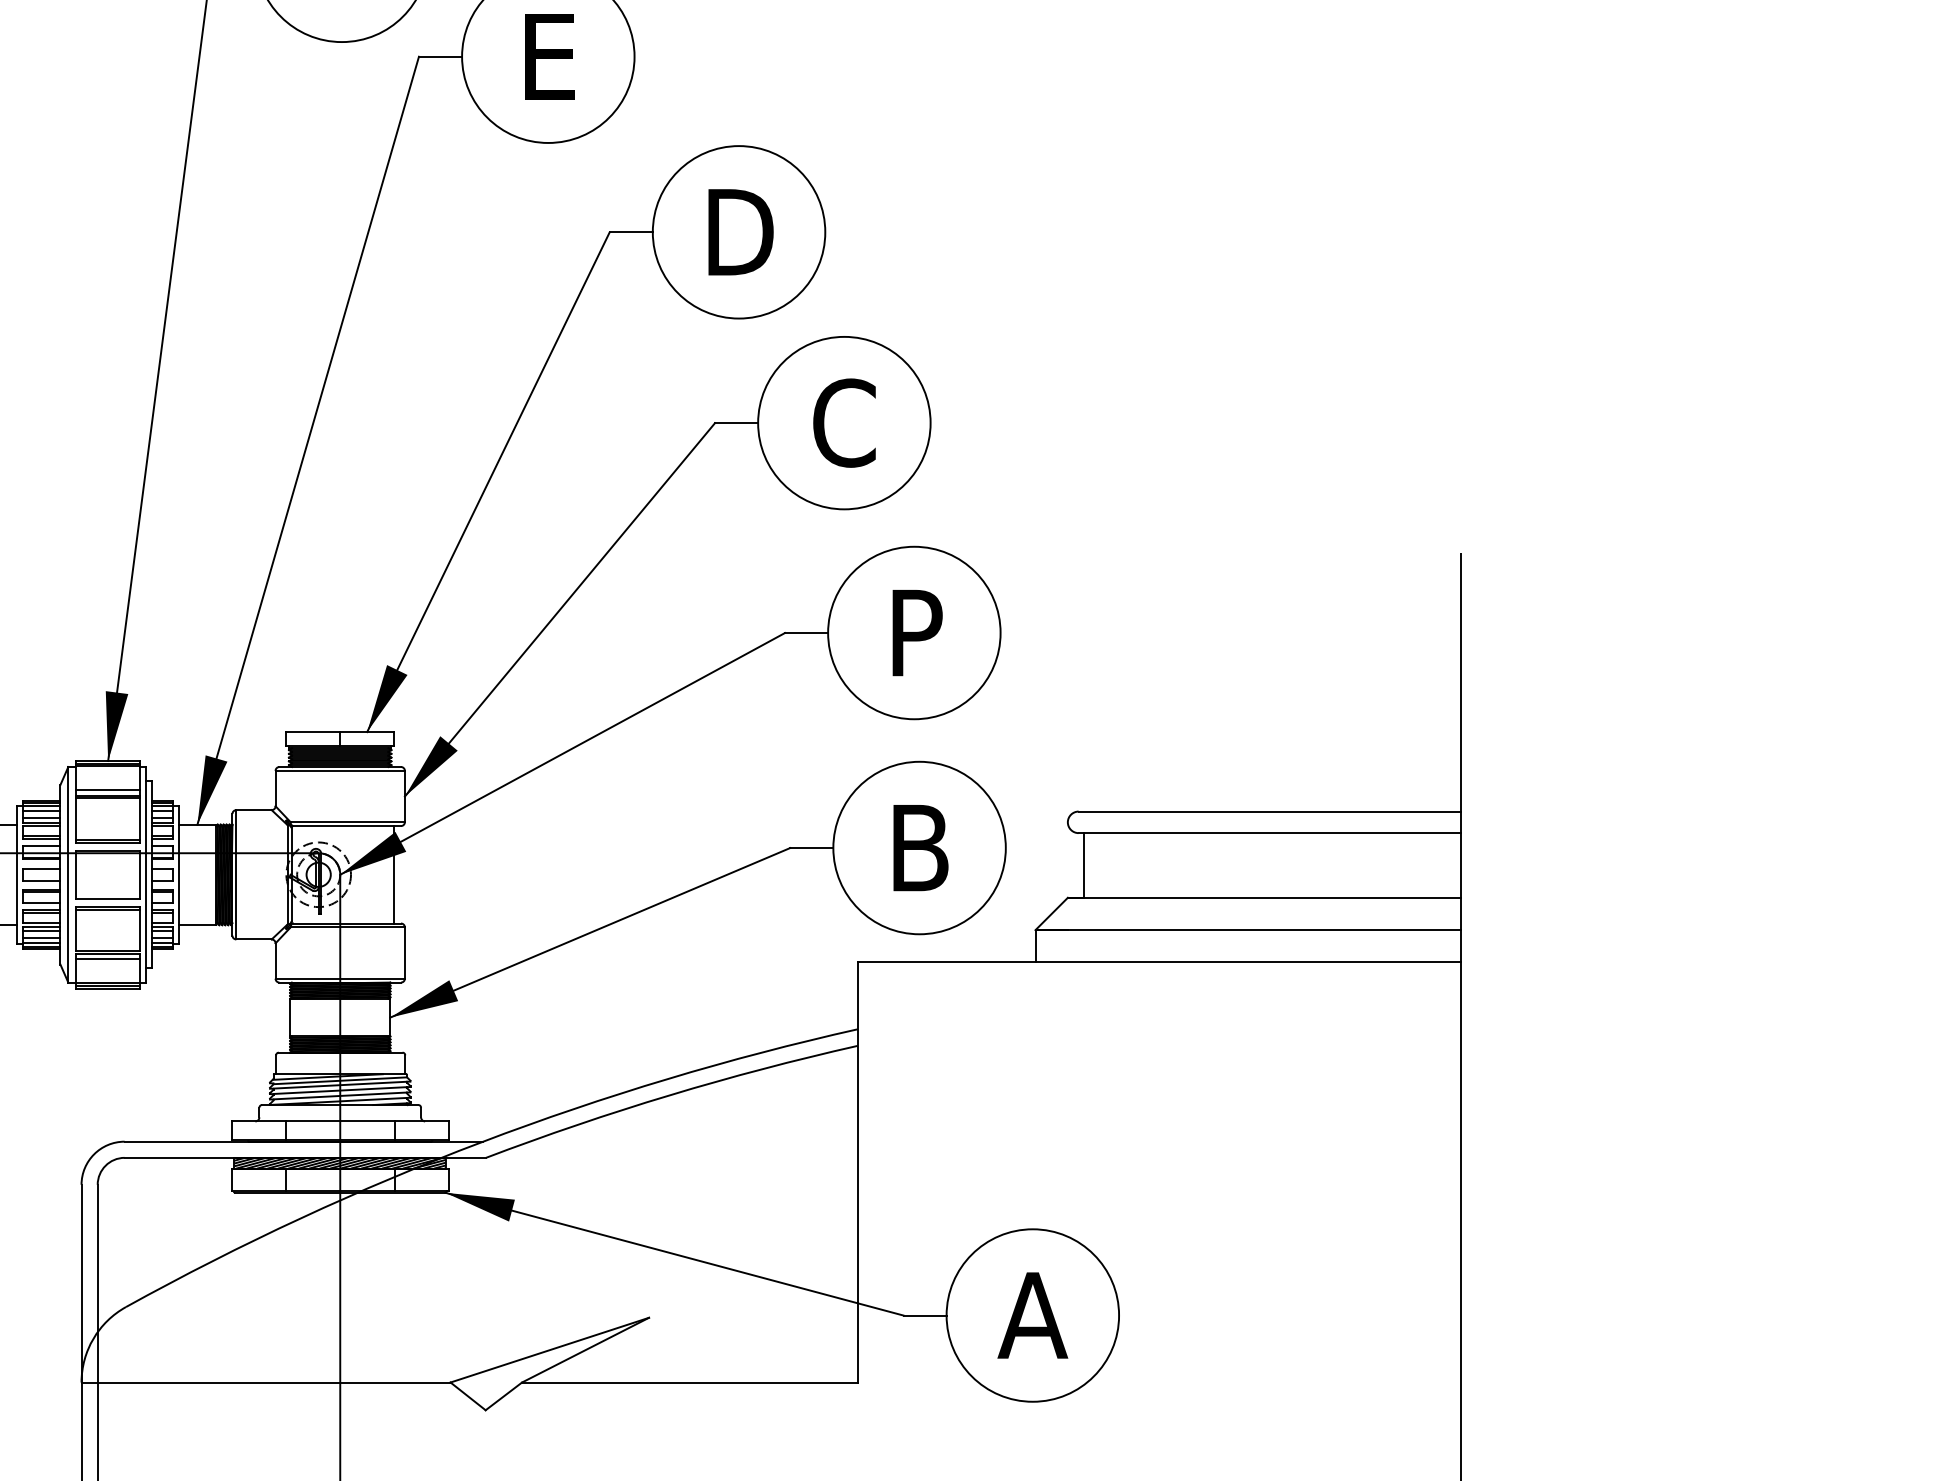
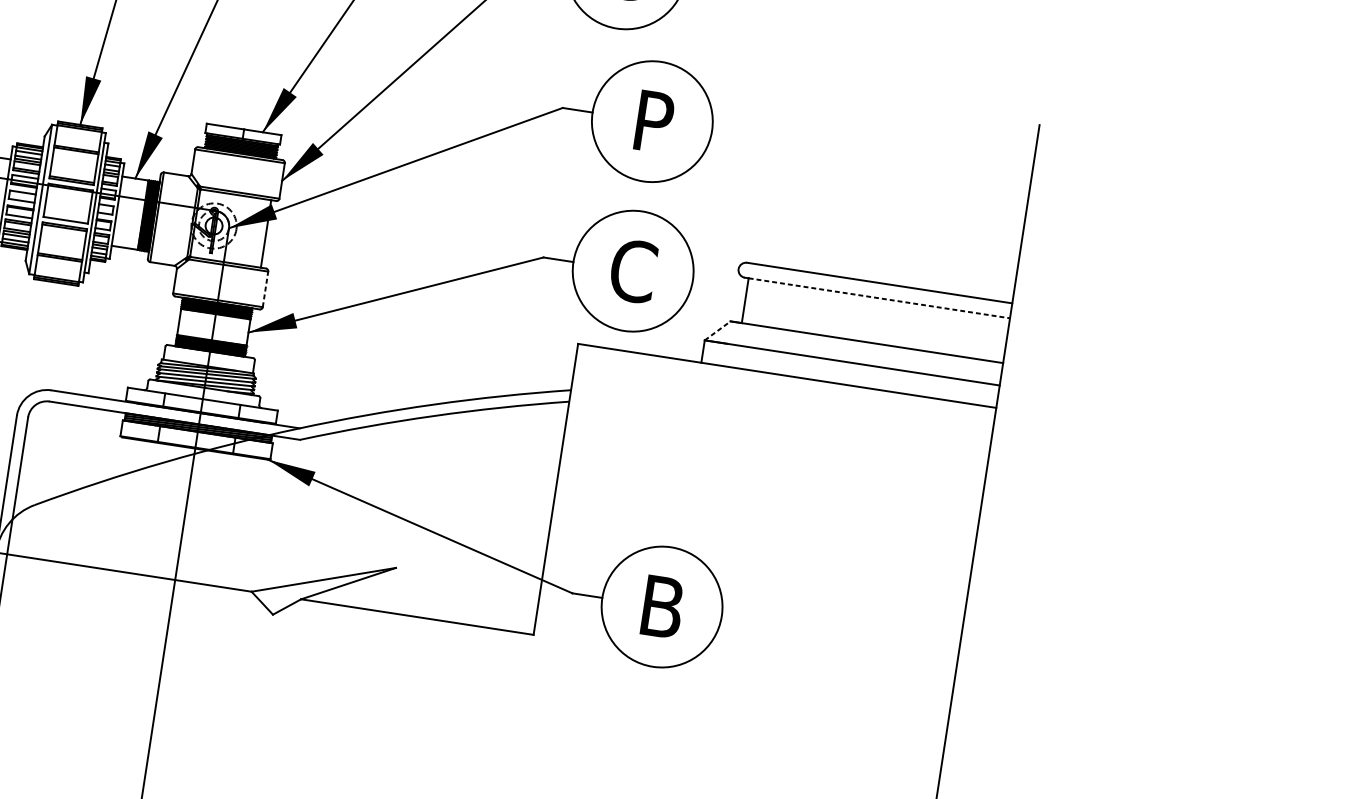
line: (108, 790) -> (77, 145), removed
line: (1272, 833) -> (879, 298), solid -> dashed
text: (919, 847) -> (633, 270), B -> C
line: (1051, 913) -> (717, 330), solid -> dashed
line: (404, 953) -> (265, 289), solid -> dashed
line: (108, 959) -> (59, 262), removed
text: (1032, 1315) -> (661, 606), A -> B

